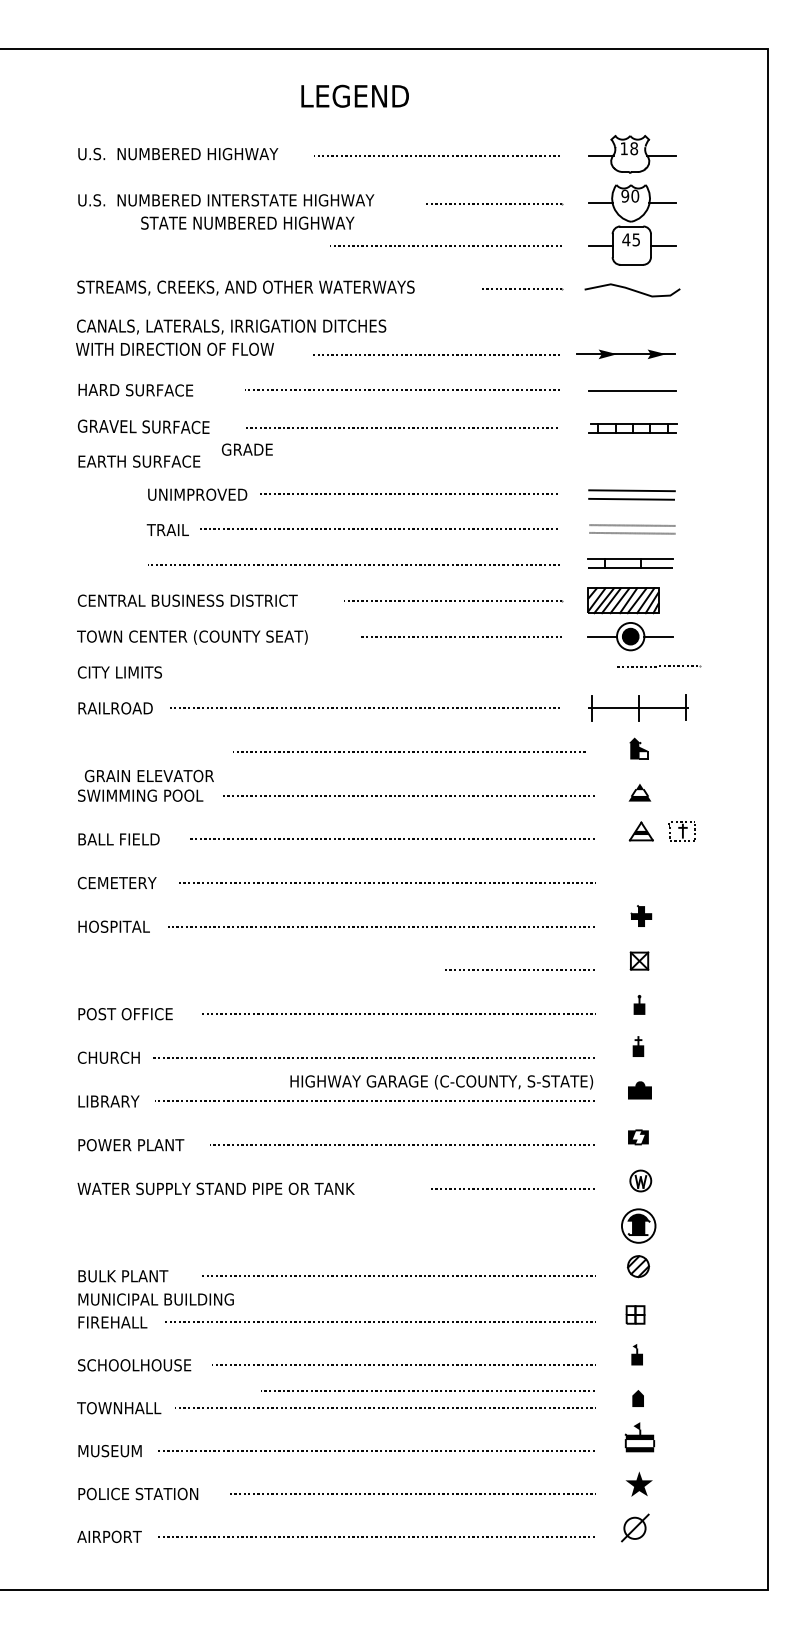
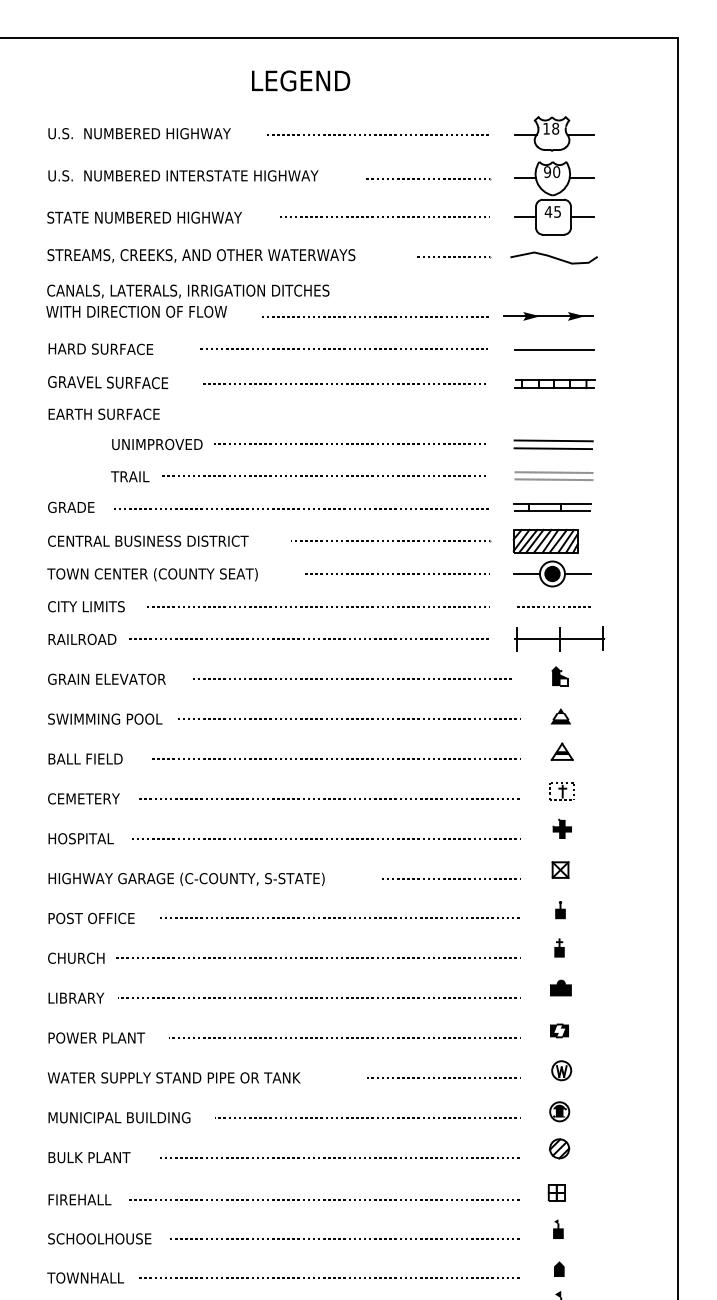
text: (247, 222) -> (144, 217), moved
text: (246, 449) -> (70, 507), moved
line: (659, 666) -> (554, 606), moved
line: (373, 672) -> (317, 606), added
text: (148, 776) -> (106, 679), moved
part: (681, 831) -> (561, 791), moved
text: (441, 1082) -> (186, 879), moved
part: (638, 1225) -> (559, 1111), size x0.62
text: (155, 1299) -> (118, 1117), moved
line: (427, 1390) -> (367, 1117), moved

